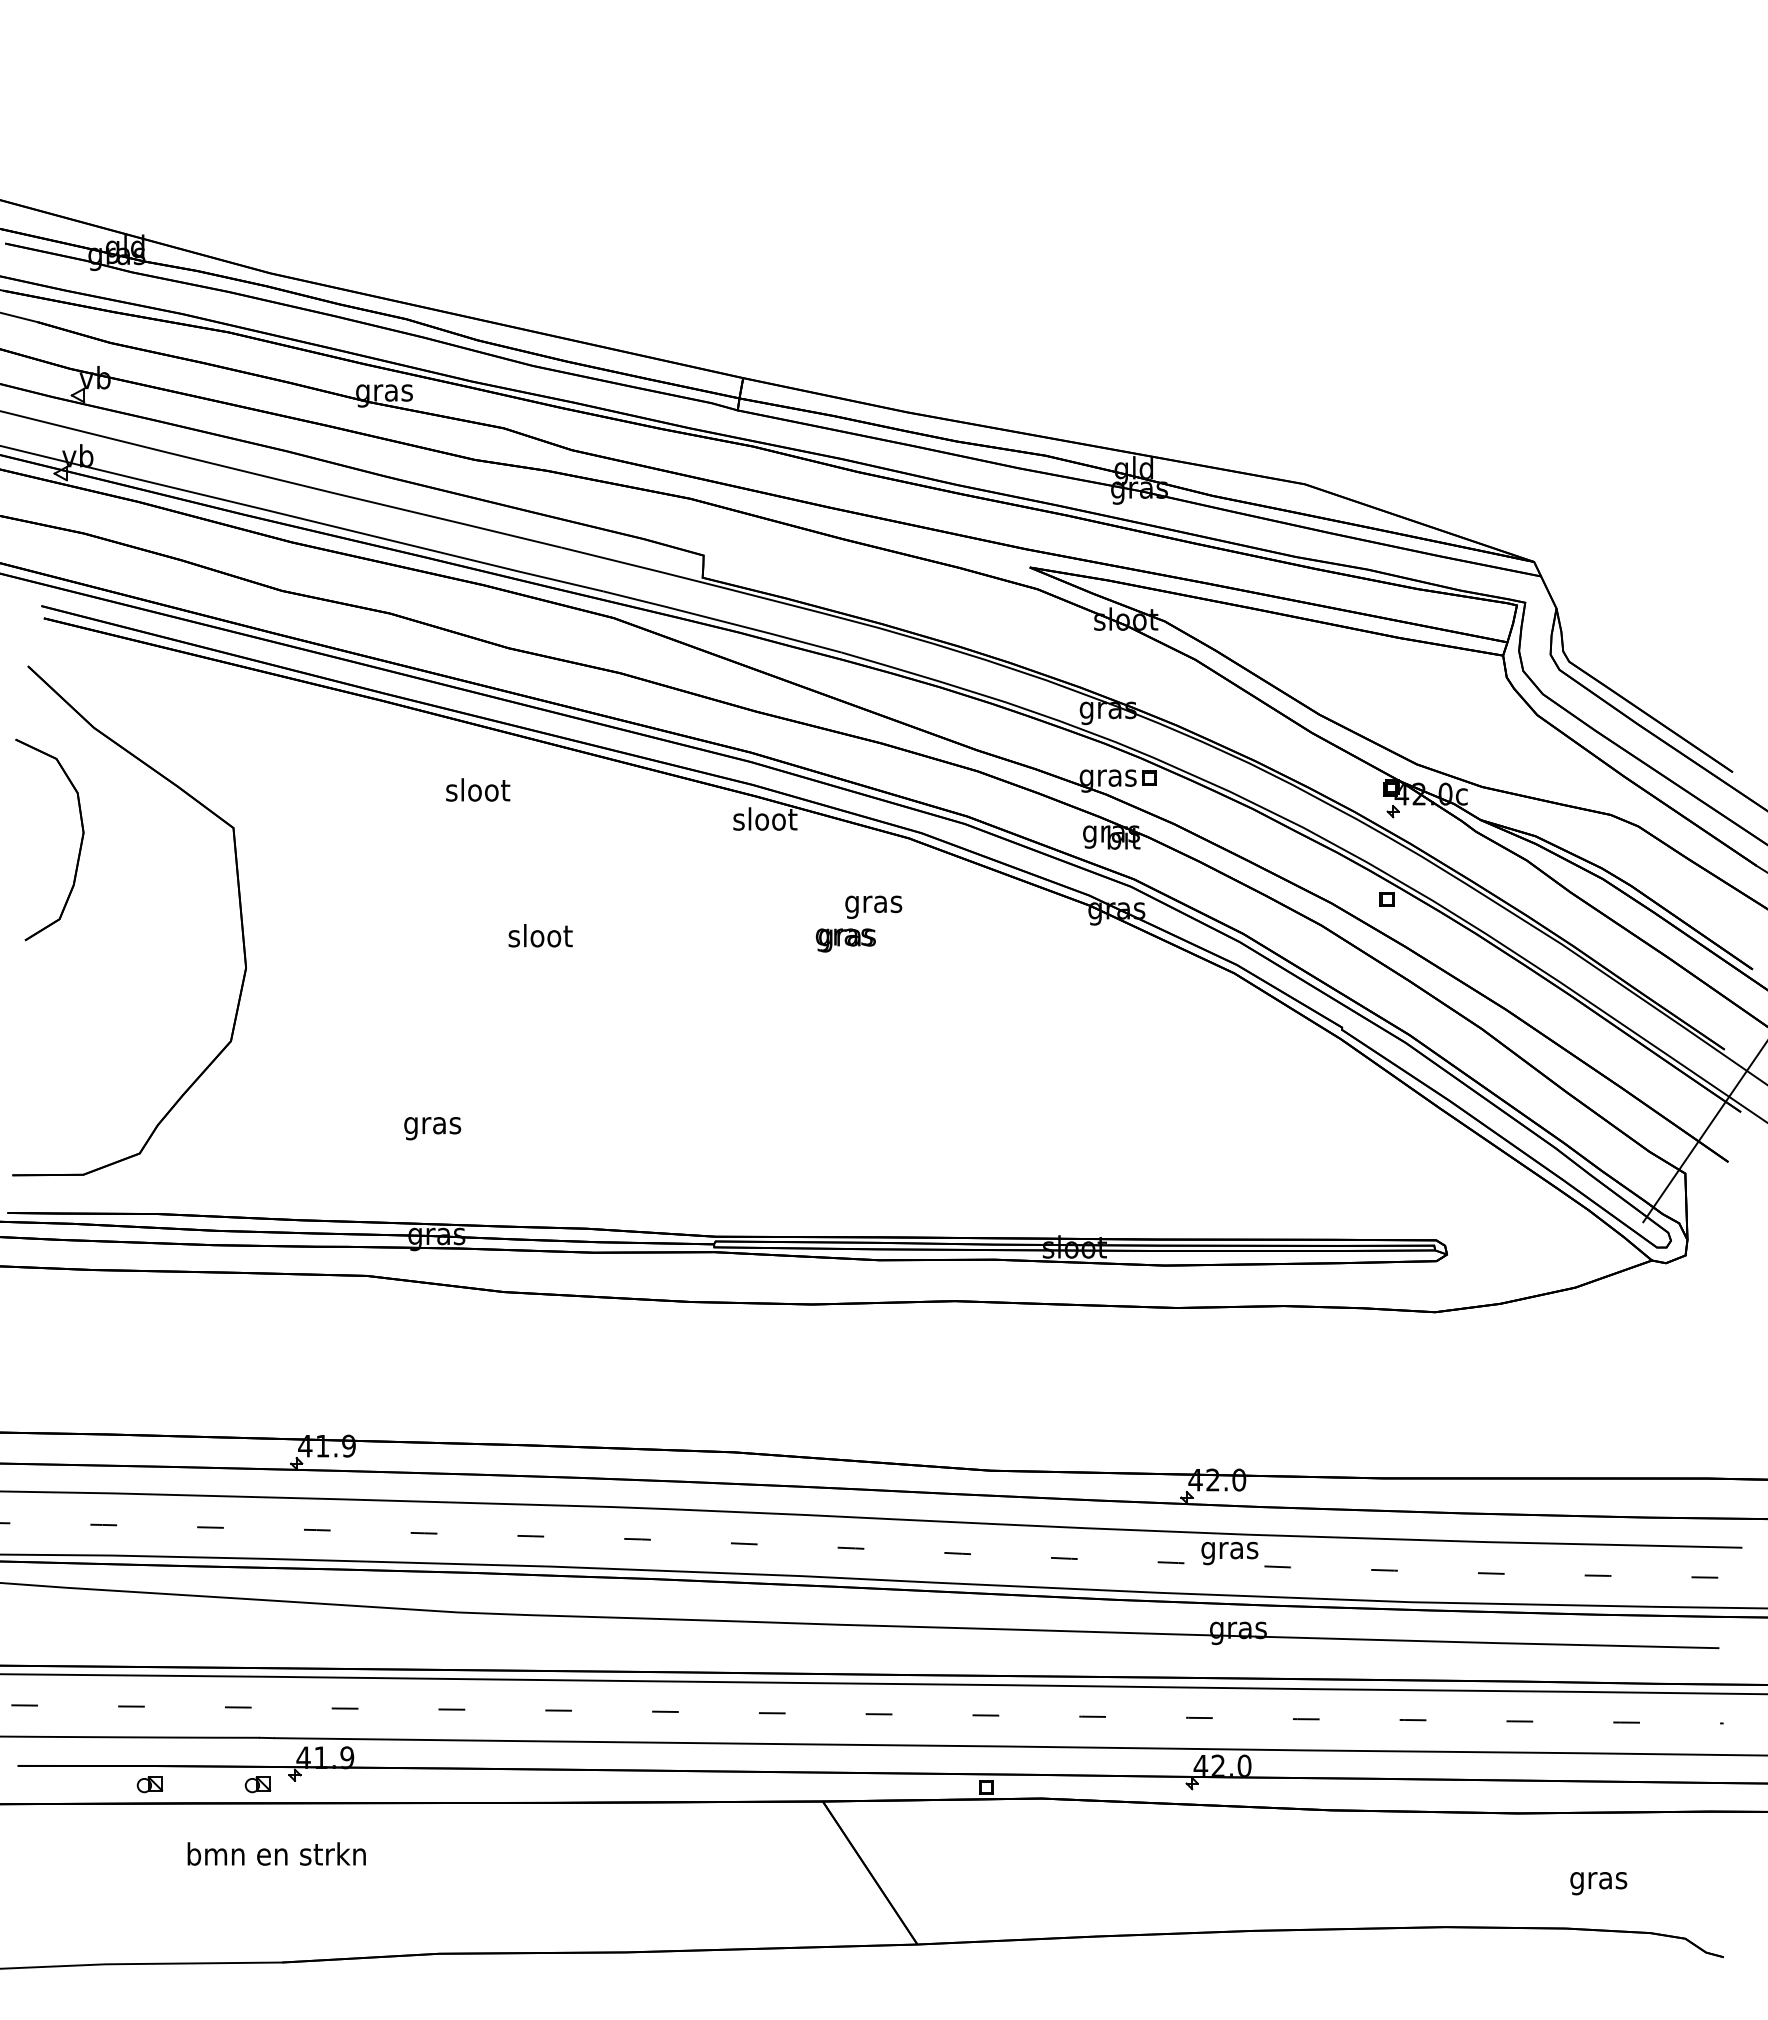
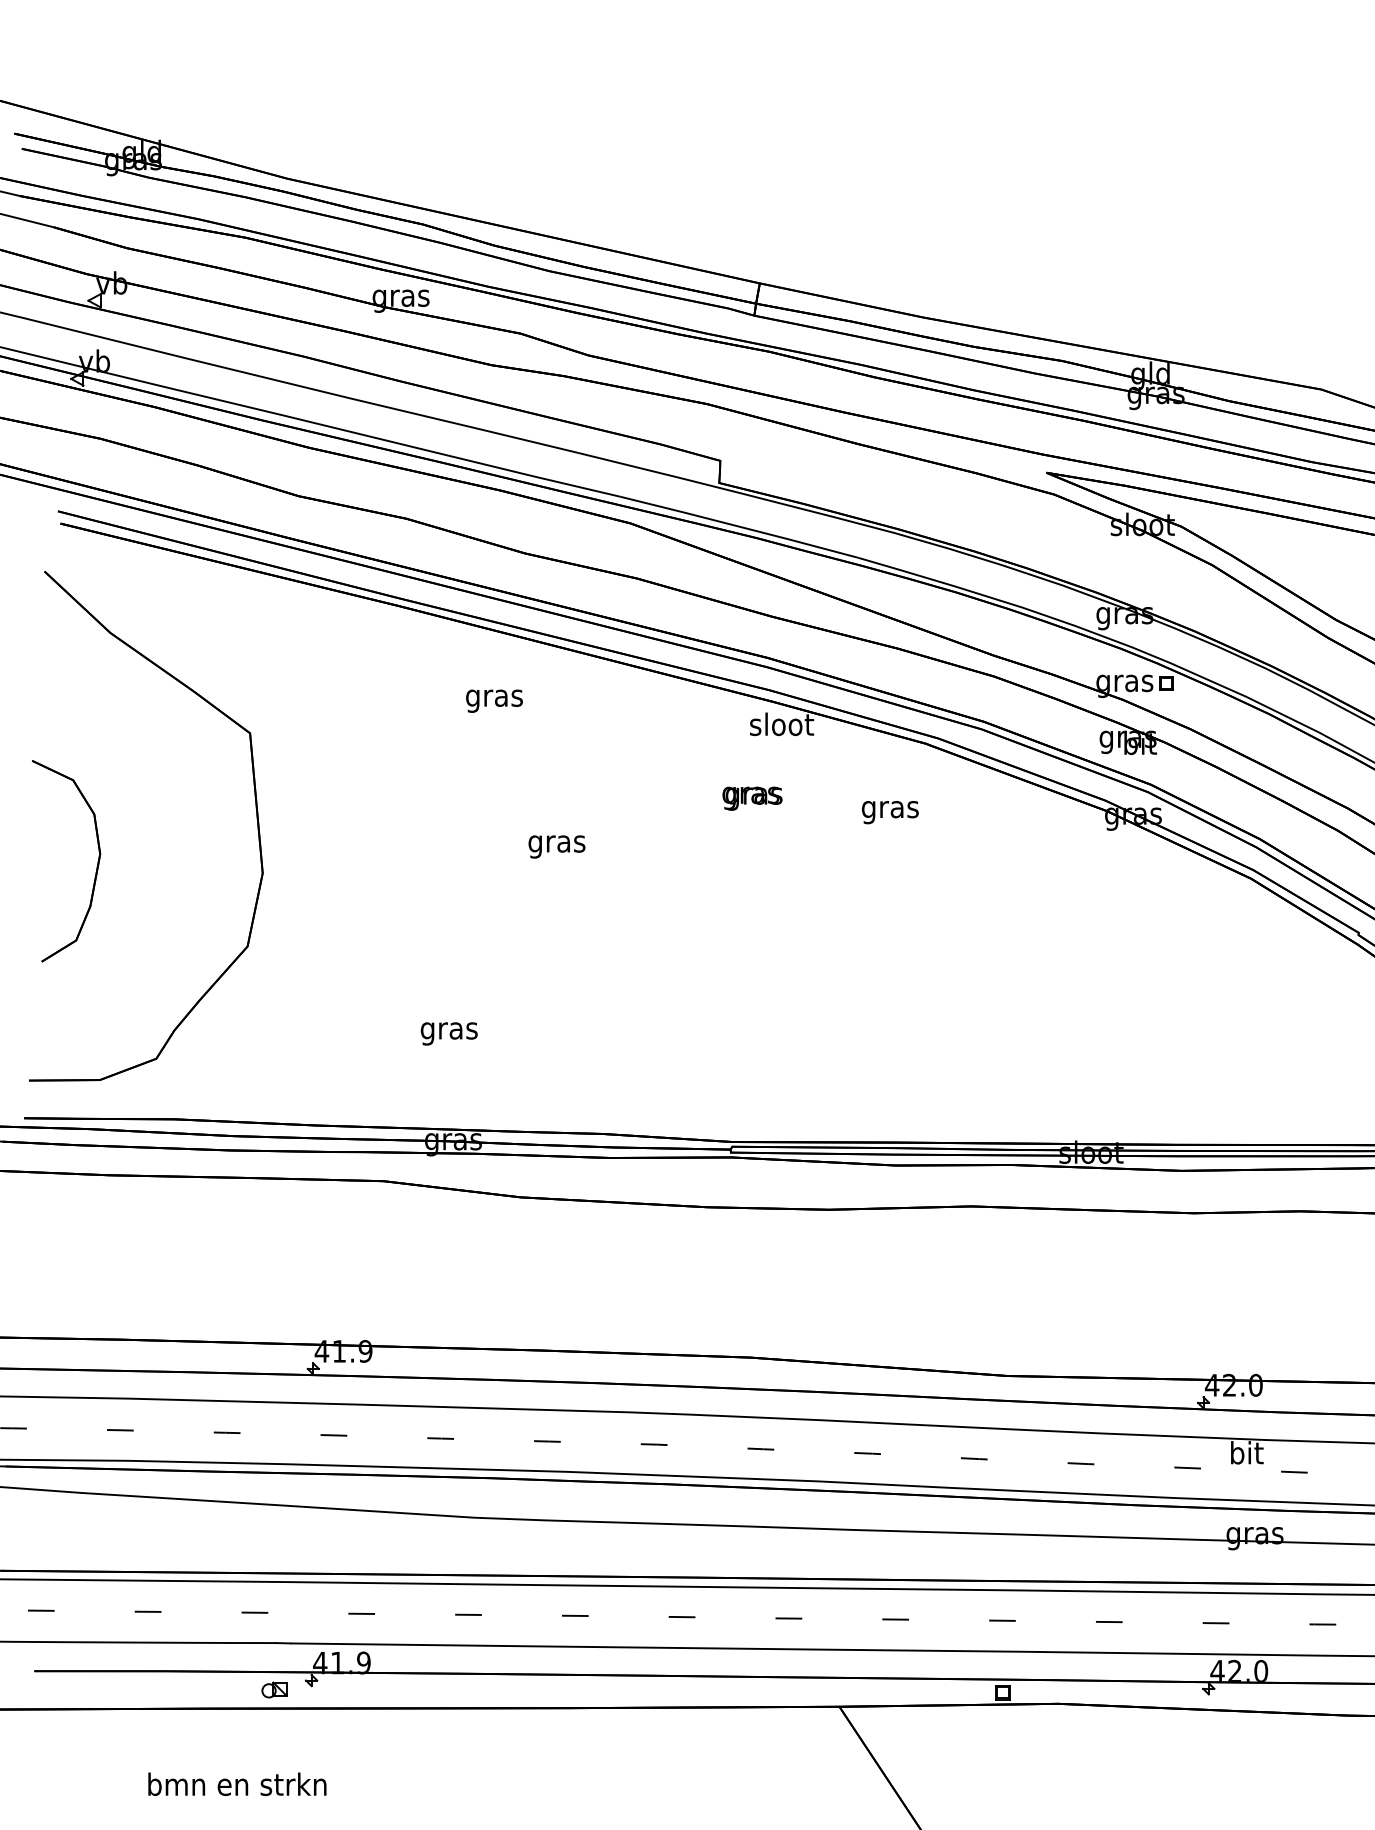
text: (478, 792) -> (495, 697), sloot -> gras
part: (79, 847) -> (96, 868), moved
text: (540, 938) -> (557, 843), sloot -> gras
text: (845, 940) -> (752, 798), moved
text: (1229, 1550) -> (1246, 1455), gras -> bit
part: (149, 1784) -> (166, 1689), removed
text: (276, 1853) -> (237, 1783), moved

